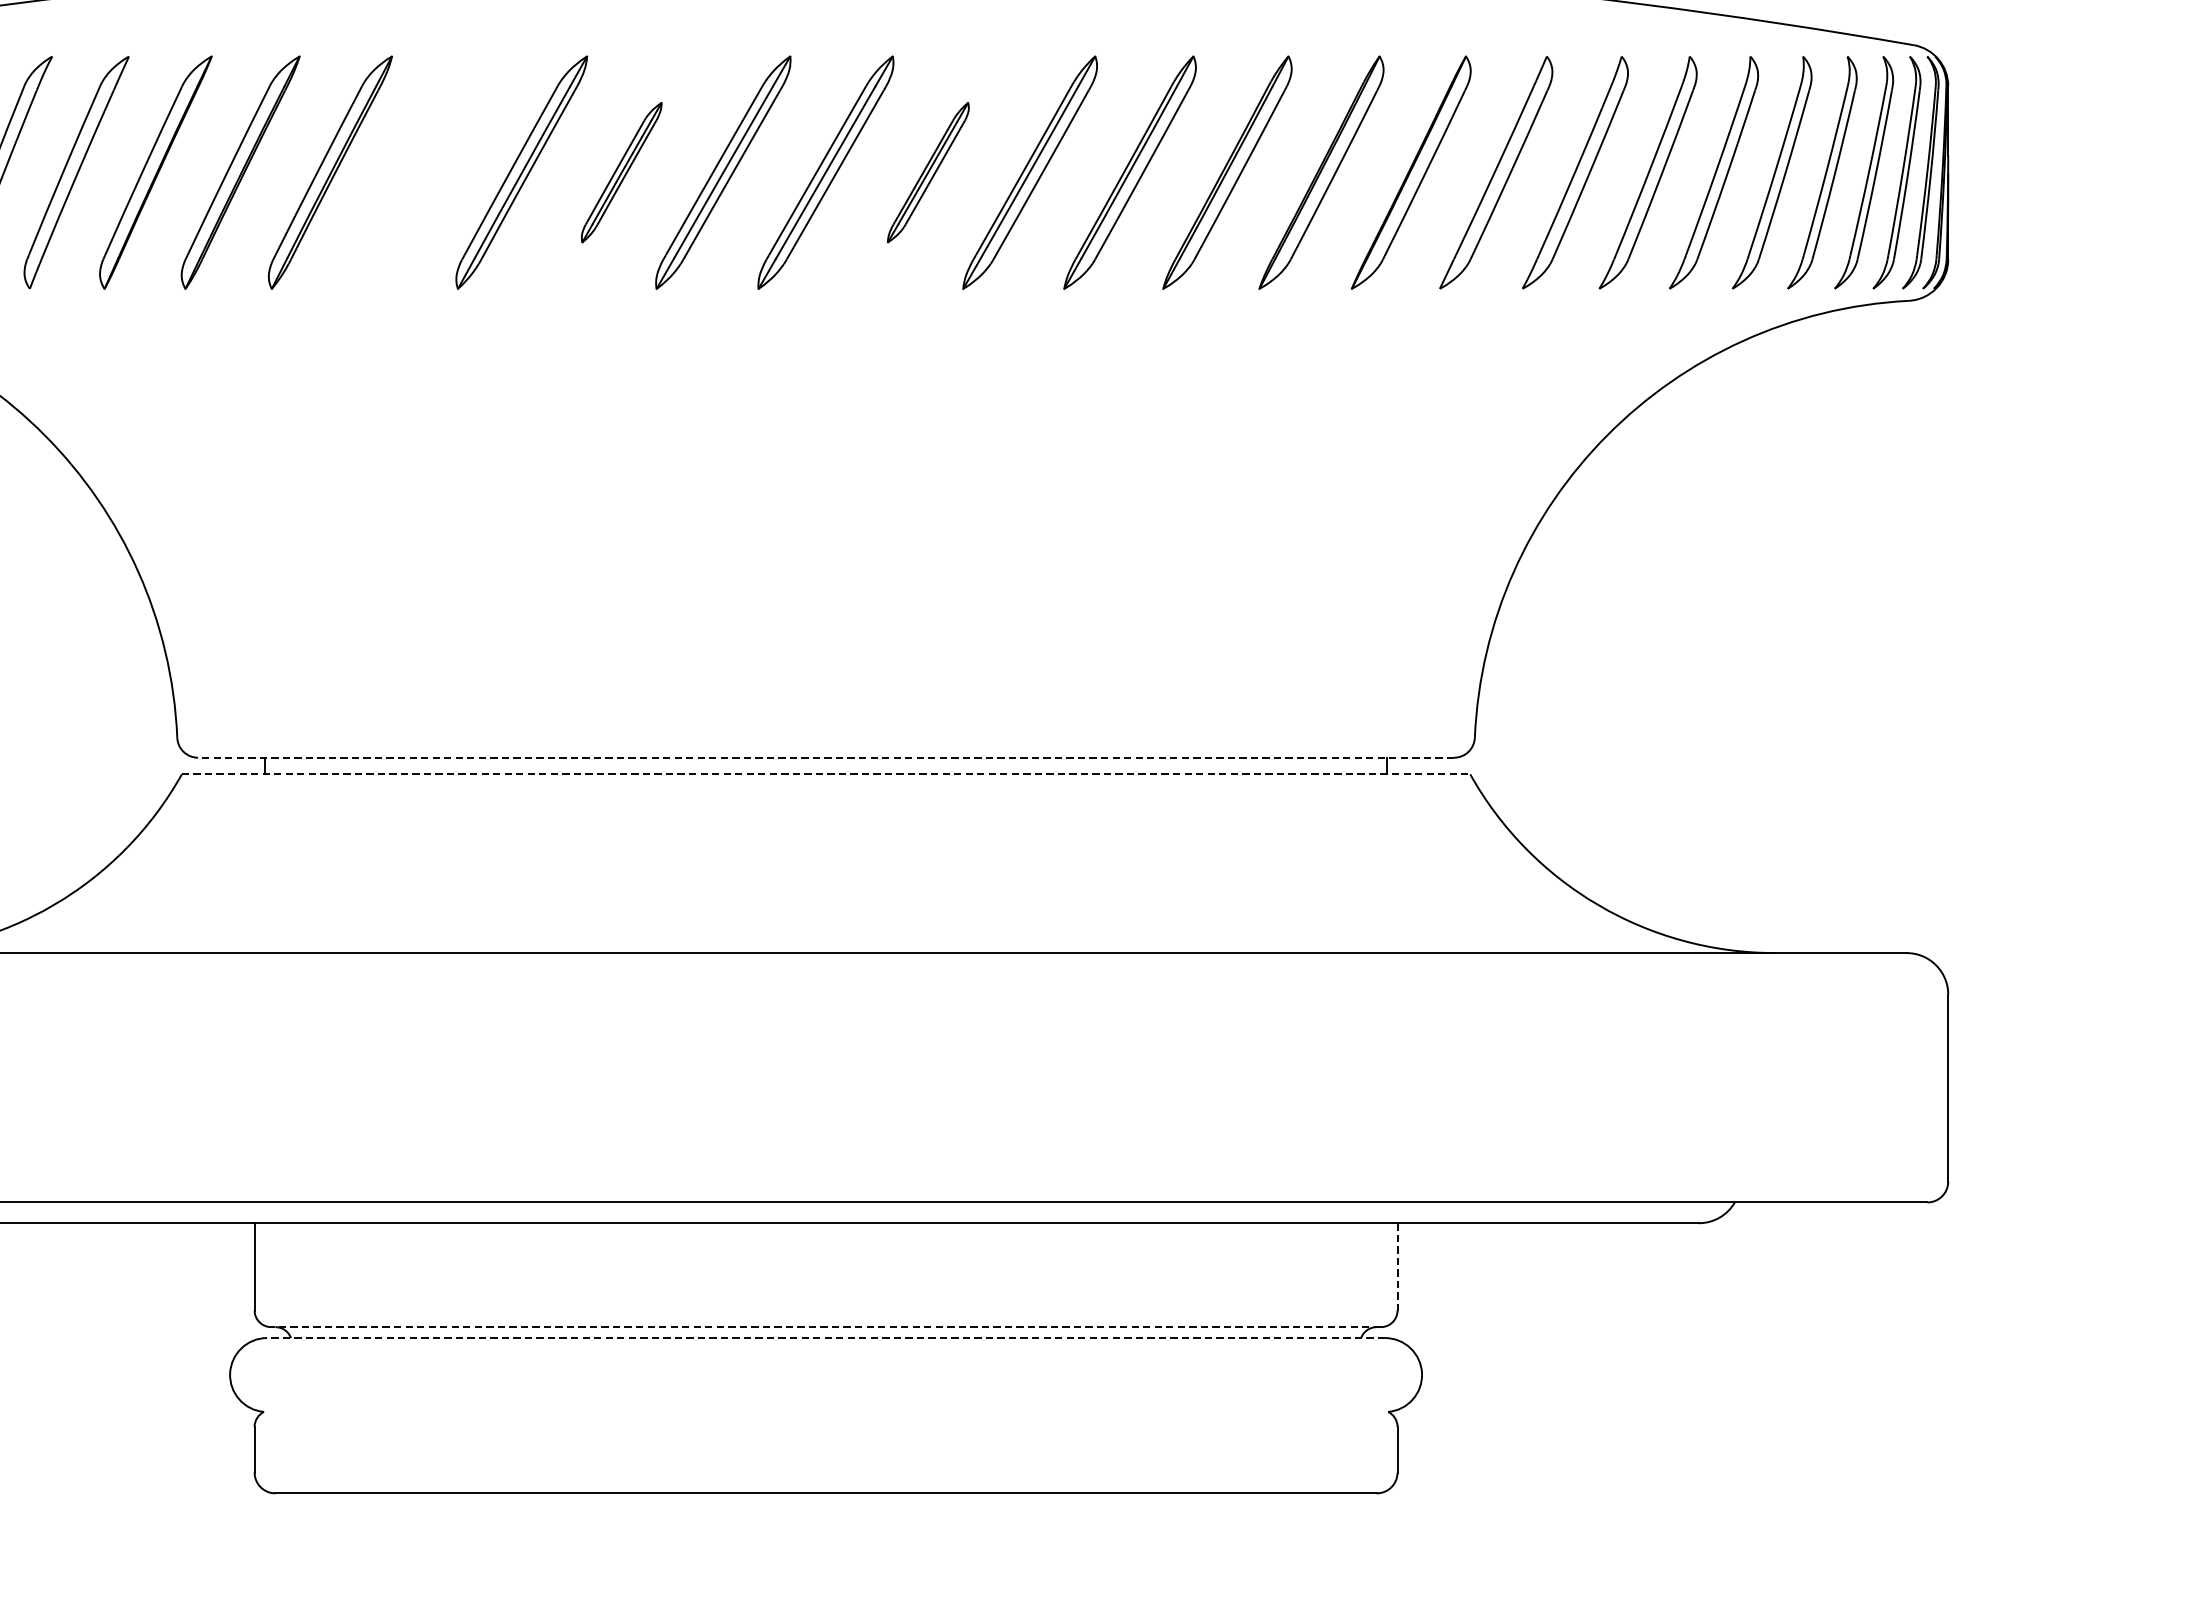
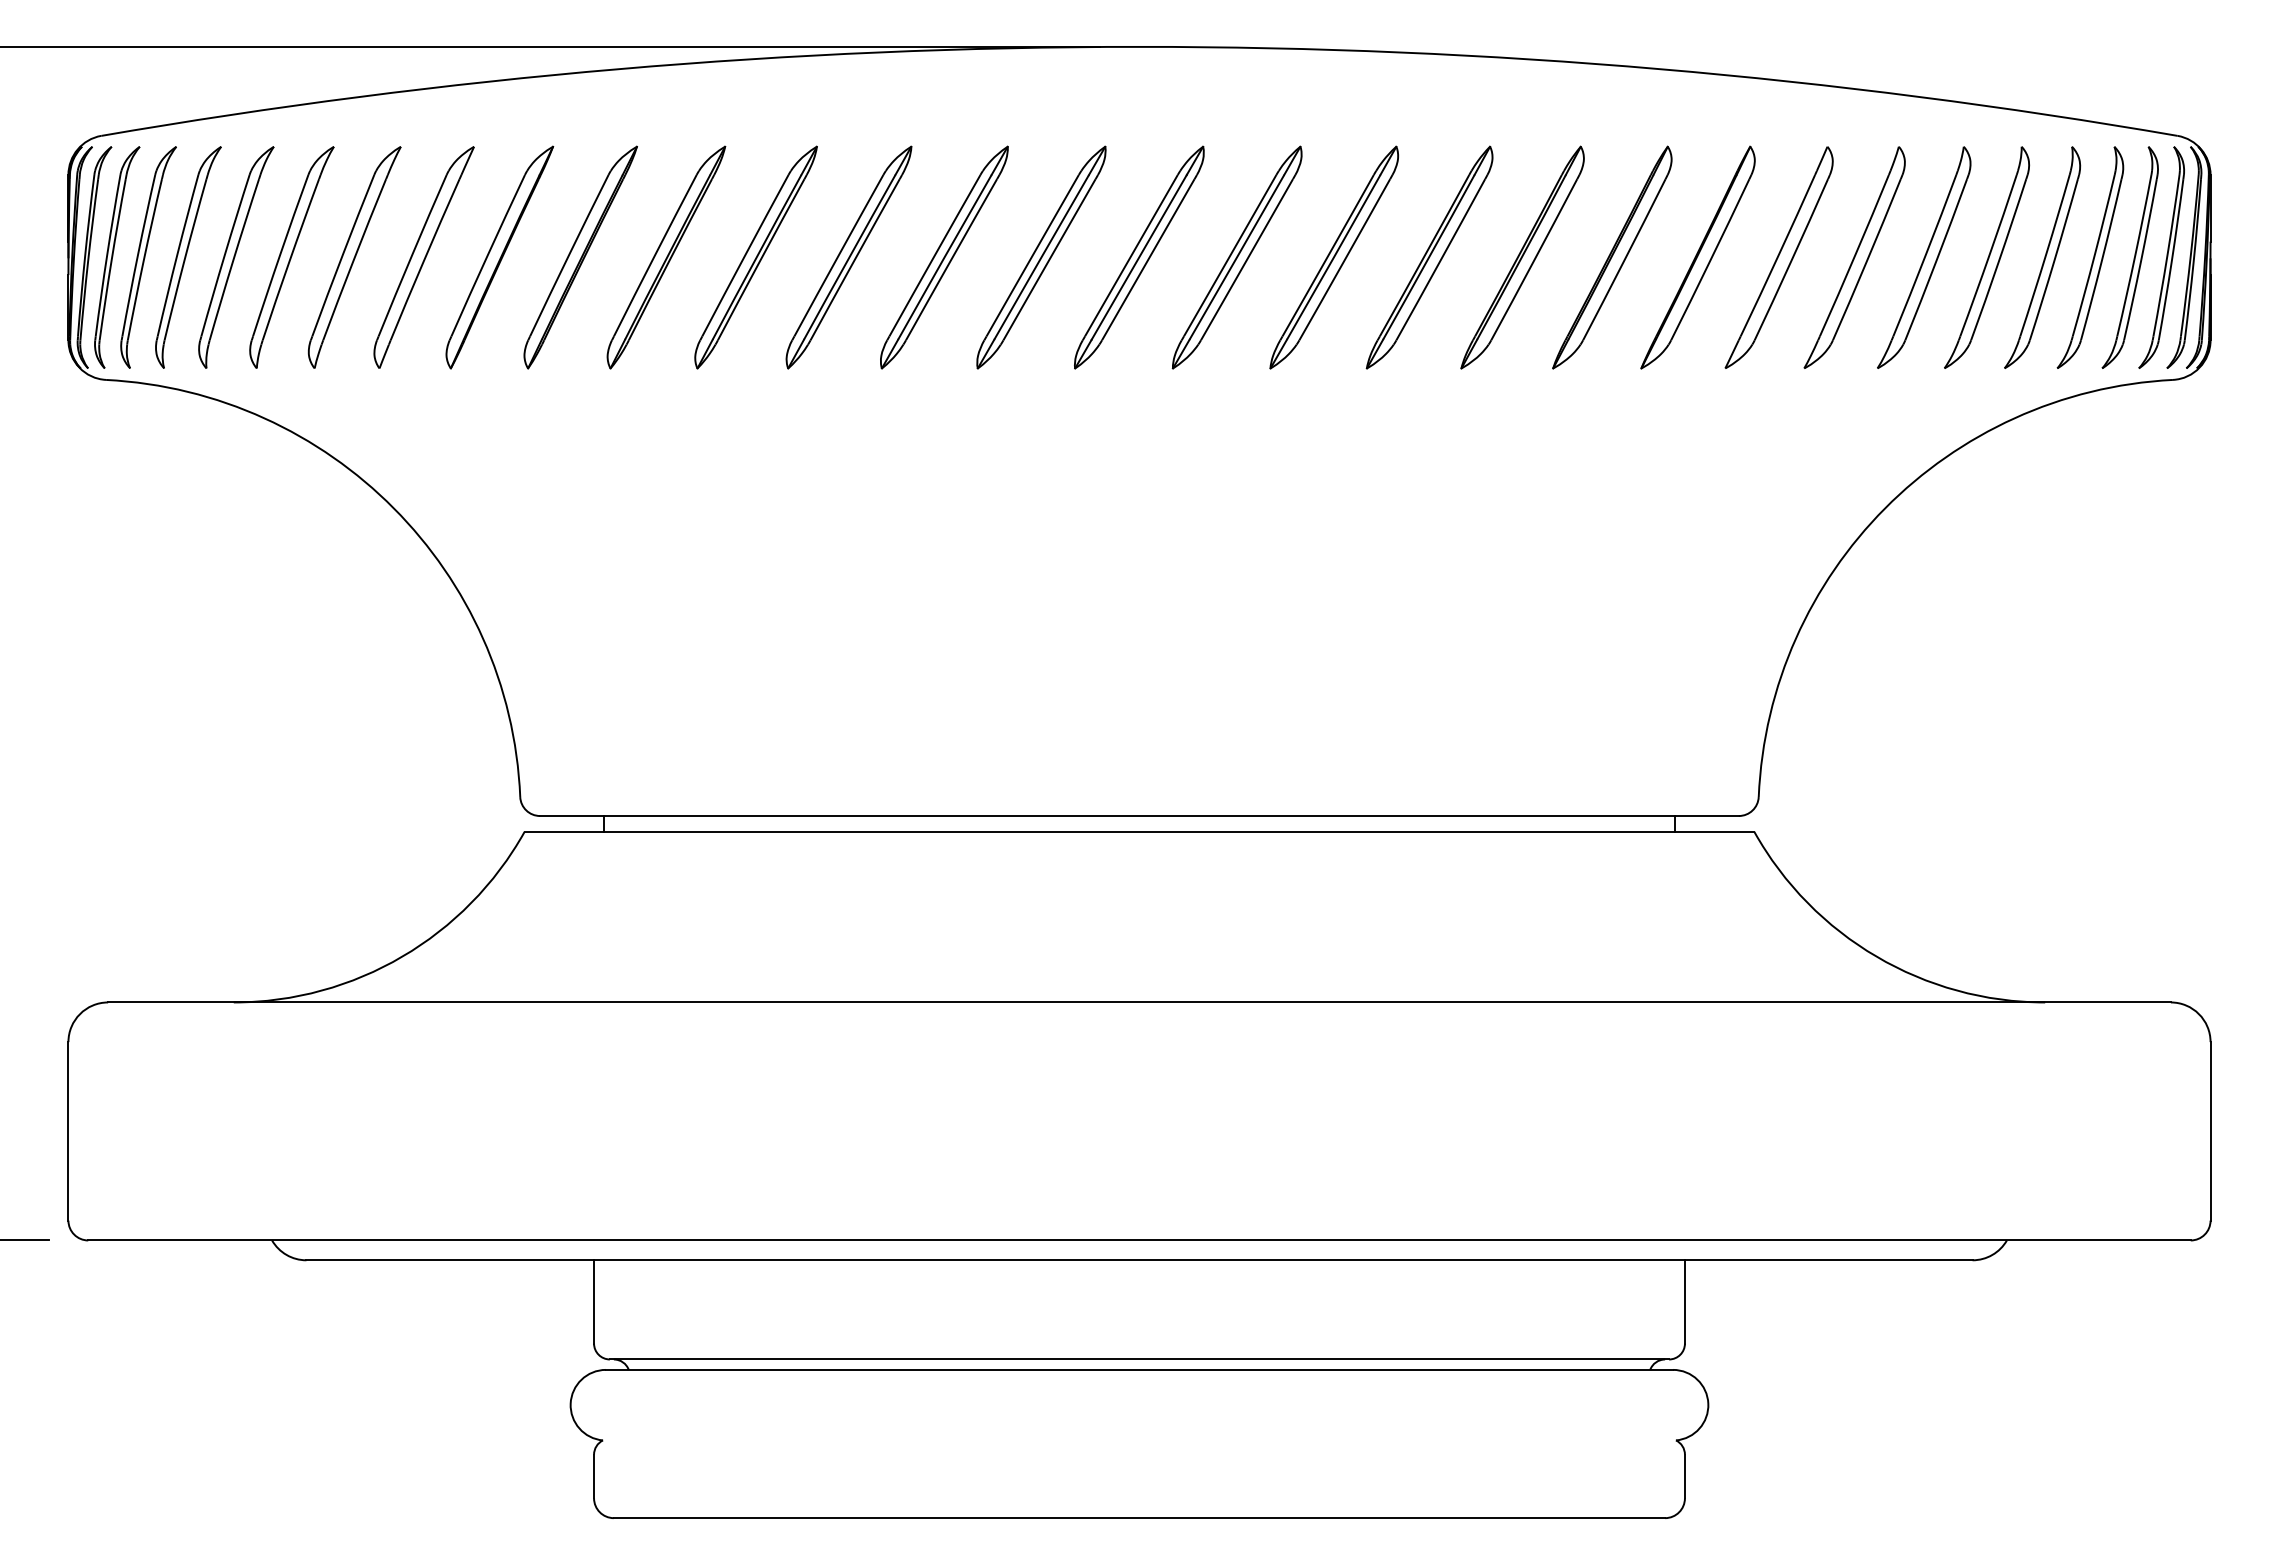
part: (423, 172) -> (755, 257), added
part: (621, 172) -> (944, 257), size x1.67
part: (927, 172) -> (1236, 257), size x1.67
line: (825, 758) -> (1138, 816), dashed -> solid
line: (826, 773) -> (1139, 831), dashed -> solid
line: (1397, 1266) -> (1684, 1301), dashed -> solid
line: (826, 1327) -> (1139, 1359), dashed -> solid
line: (826, 1337) -> (1139, 1369), dashed -> solid

